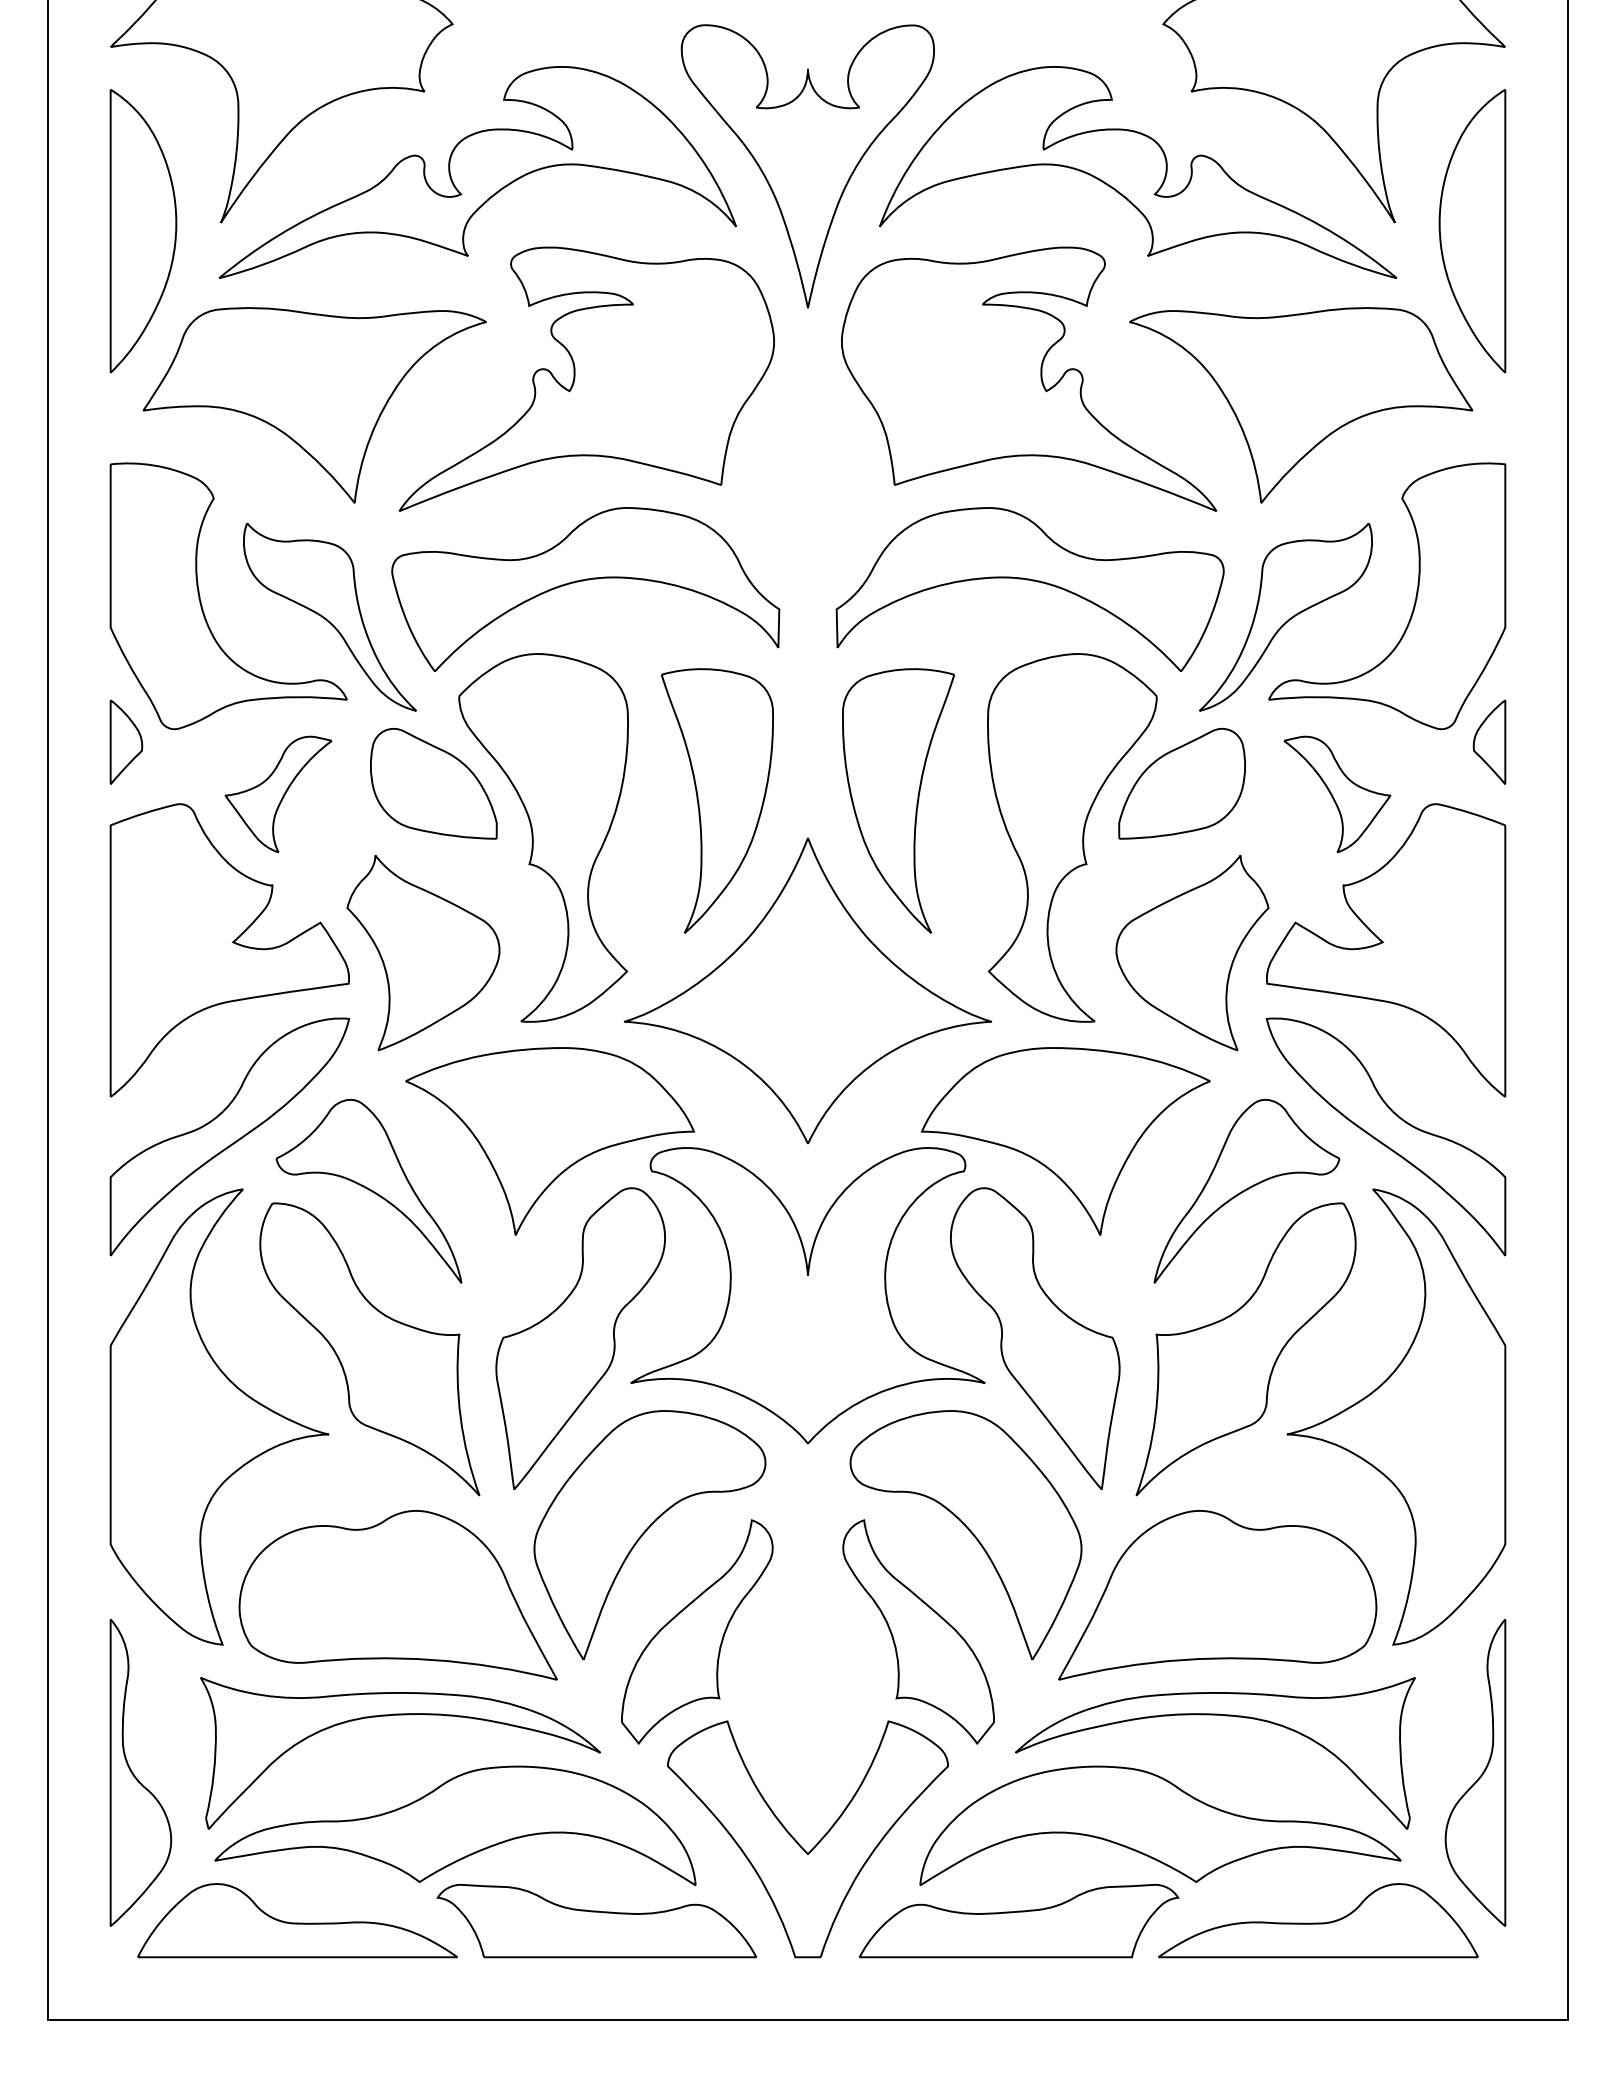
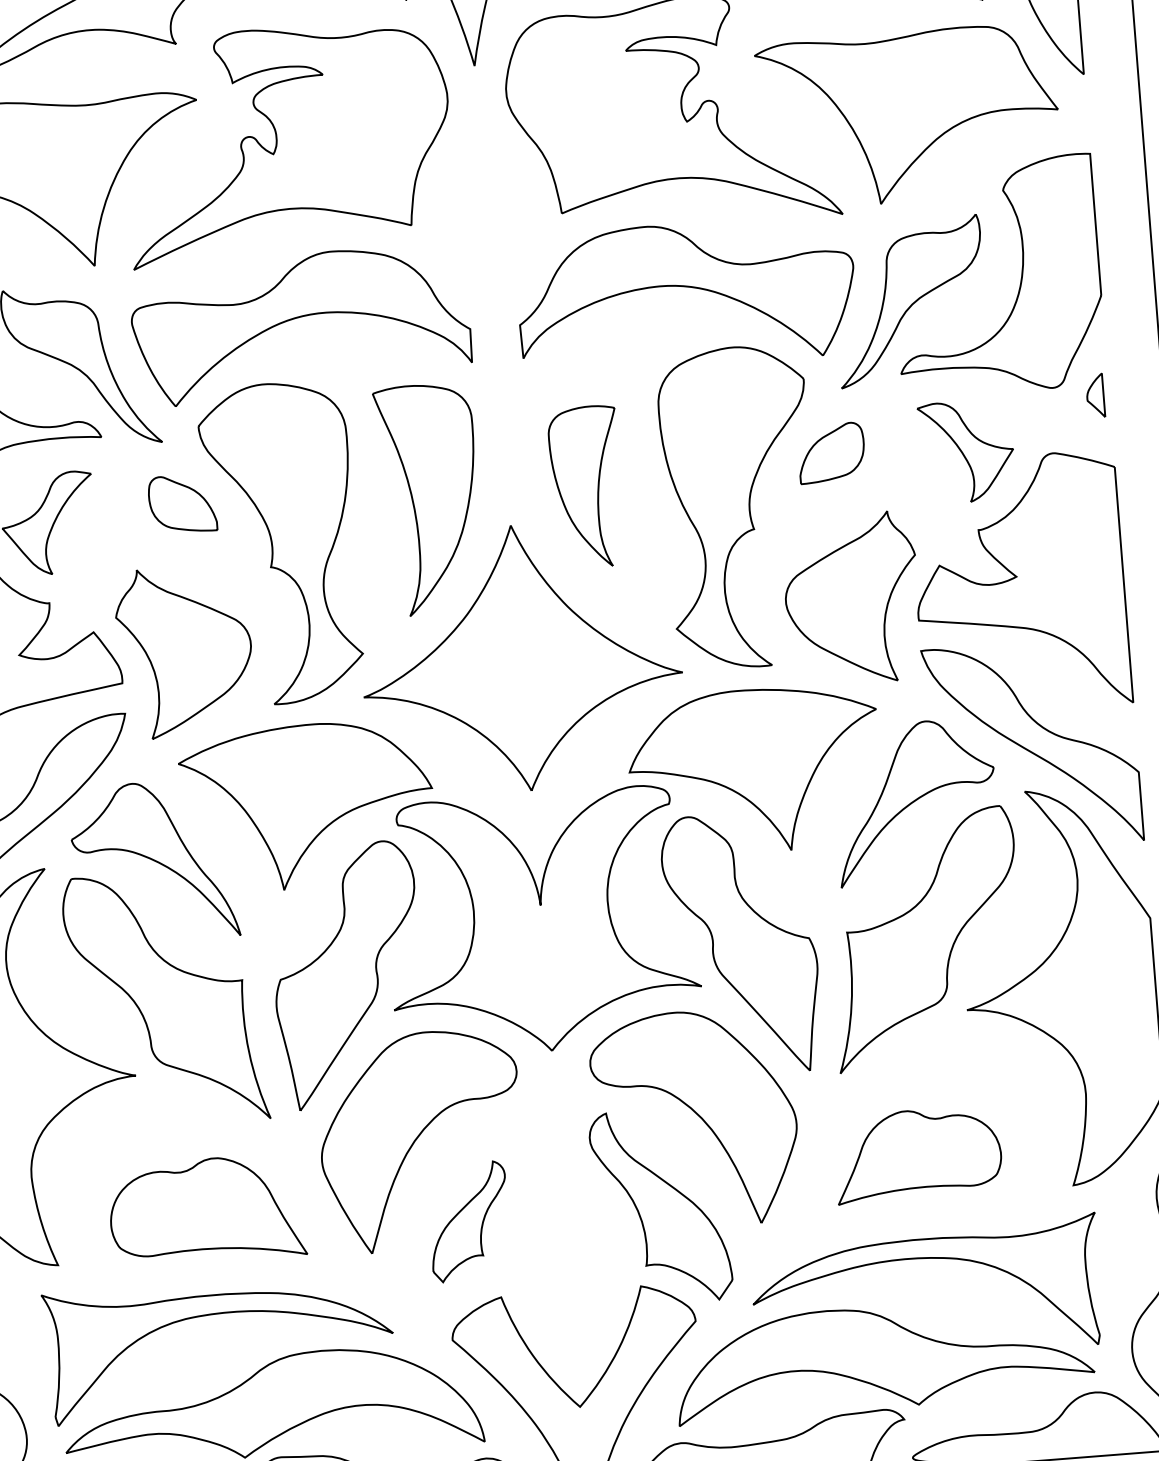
part: (1489, 741) -> (1095, 395), size x0.6
part: (433, 783) -> (182, 503), size x0.6
part: (1181, 783) -> (831, 452), size x0.6
part: (898, 800) -> (586, 486), size x0.7
part: (397, 1595) -> (206, 1210), size x0.7
part: (1217, 1595) -> (917, 1154), size x0.6
part: (697, 1631) -> (469, 1221), size x0.6

